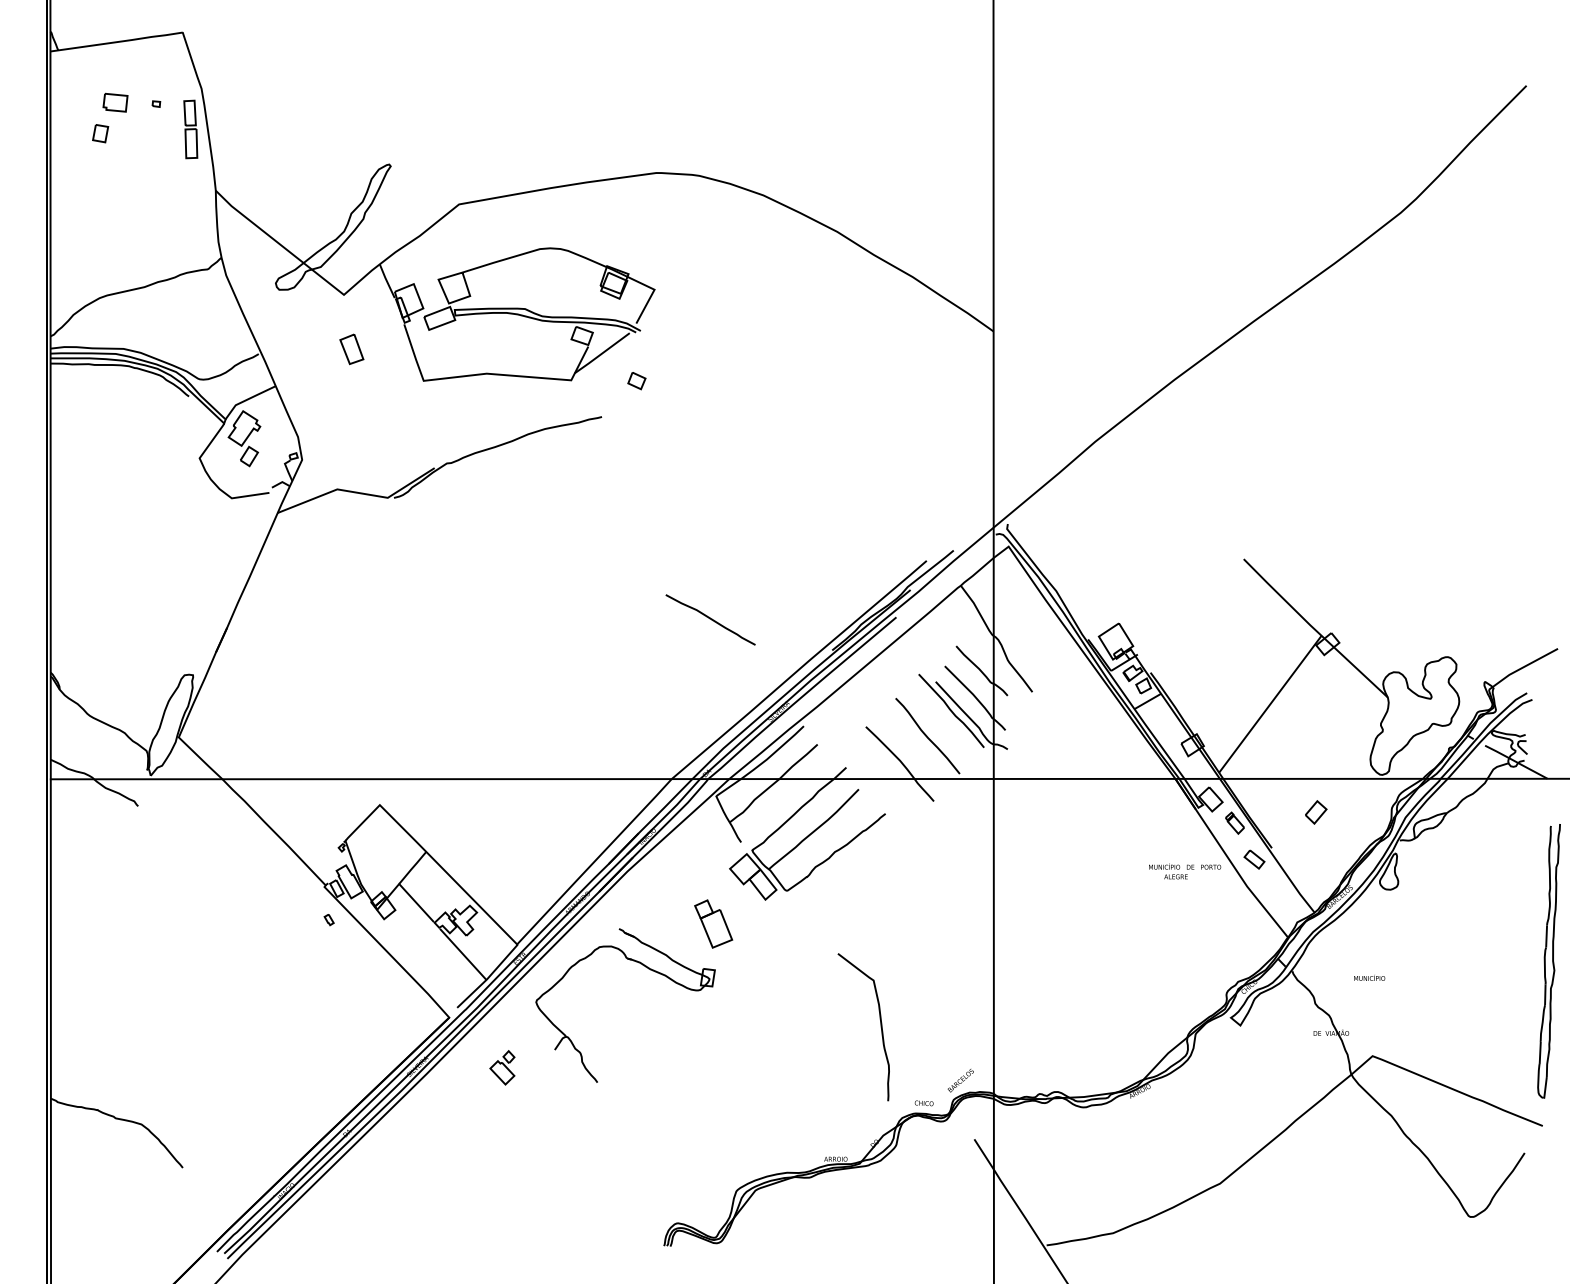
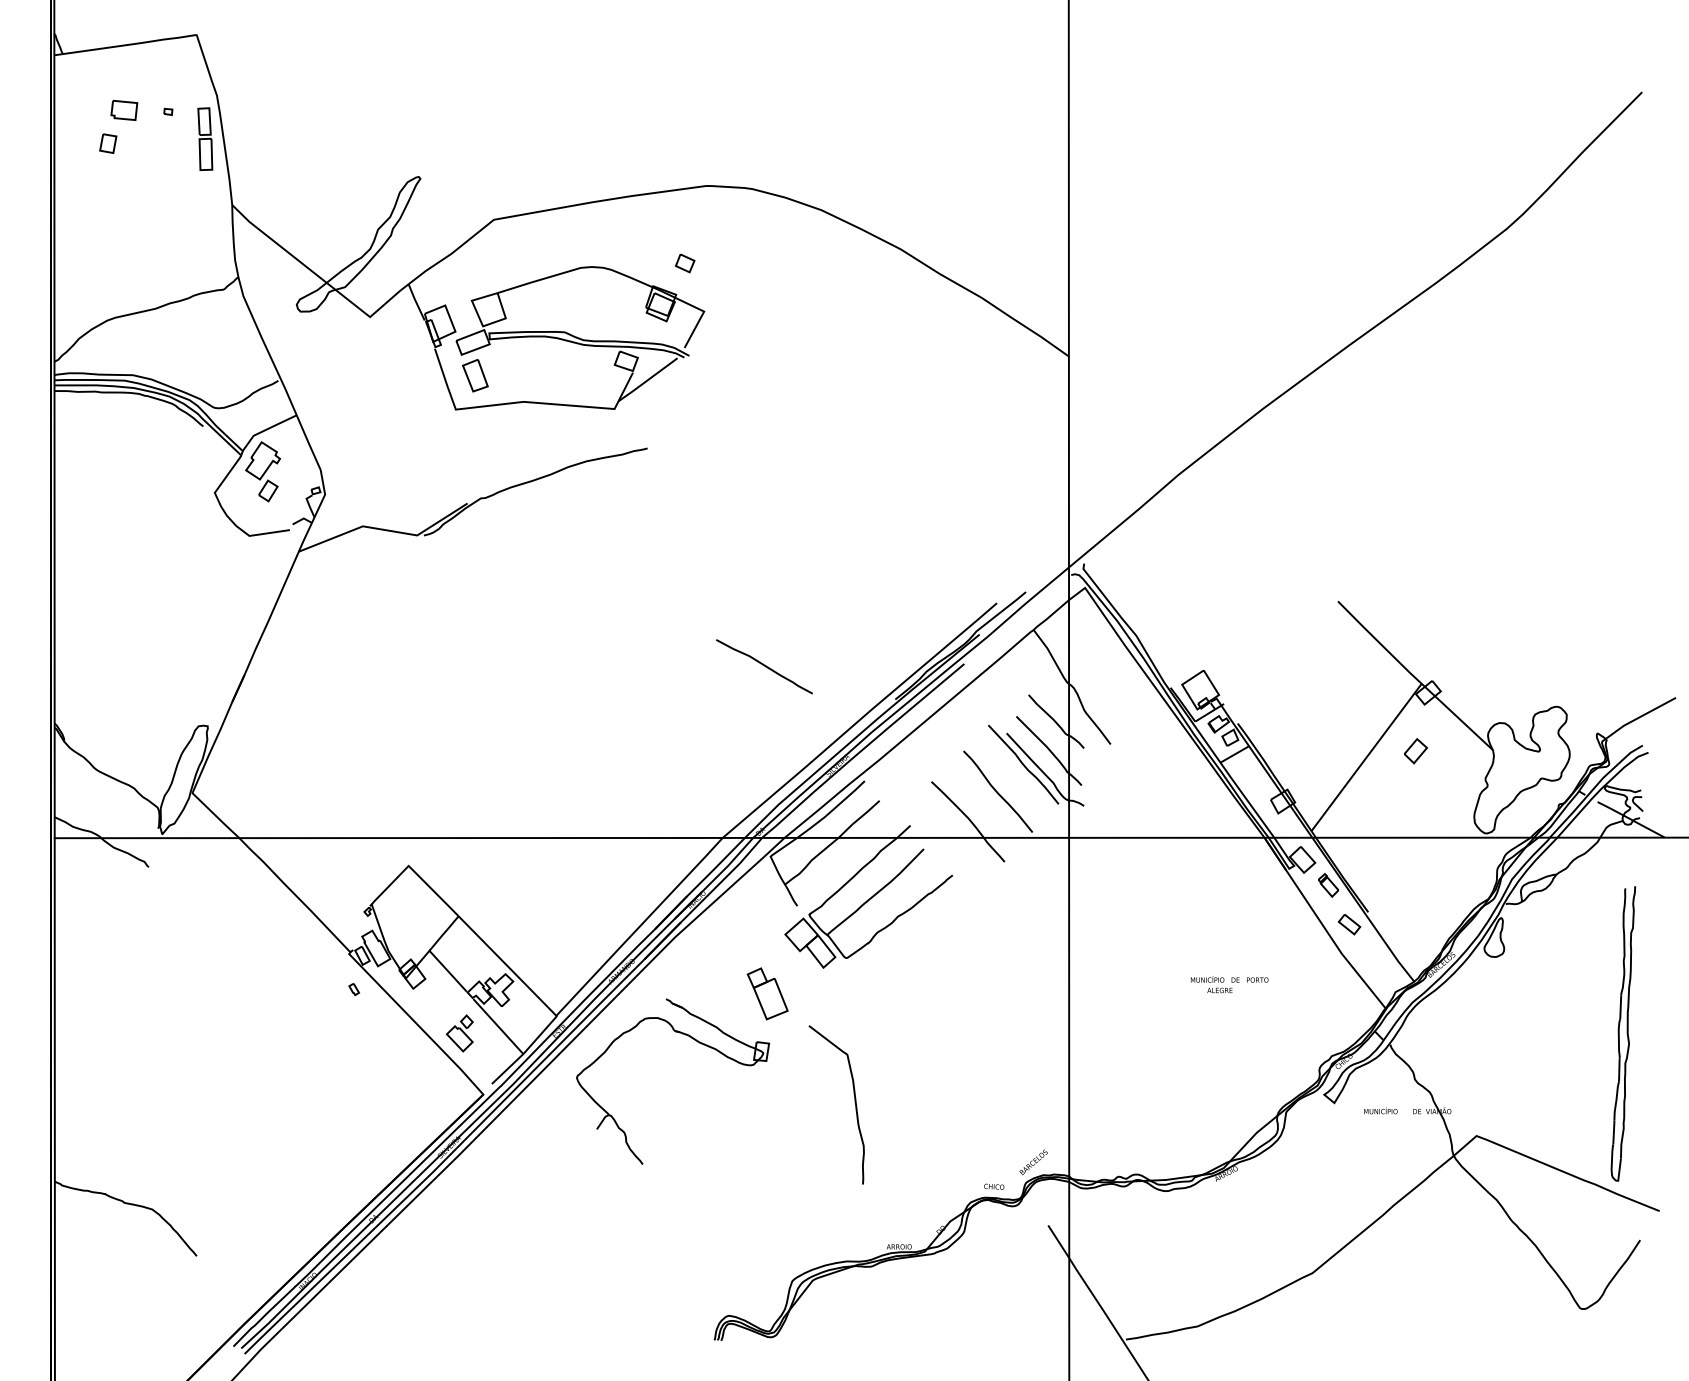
part: (351, 349) -> (474, 375), moved
part: (636, 381) -> (684, 263), moved
part: (1316, 812) -> (1416, 751), moved
text: (1185, 871) -> (1230, 984), moved
part: (1548, 961) -> (1622, 1034), moved
text: (1369, 977) -> (1380, 1110), moved
curve: (880, 1027) -> (854, 1105), moved
part: (502, 1067) -> (459, 1033), moved

